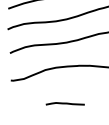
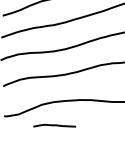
curve: (65, 103) -> (54, 125), moved

